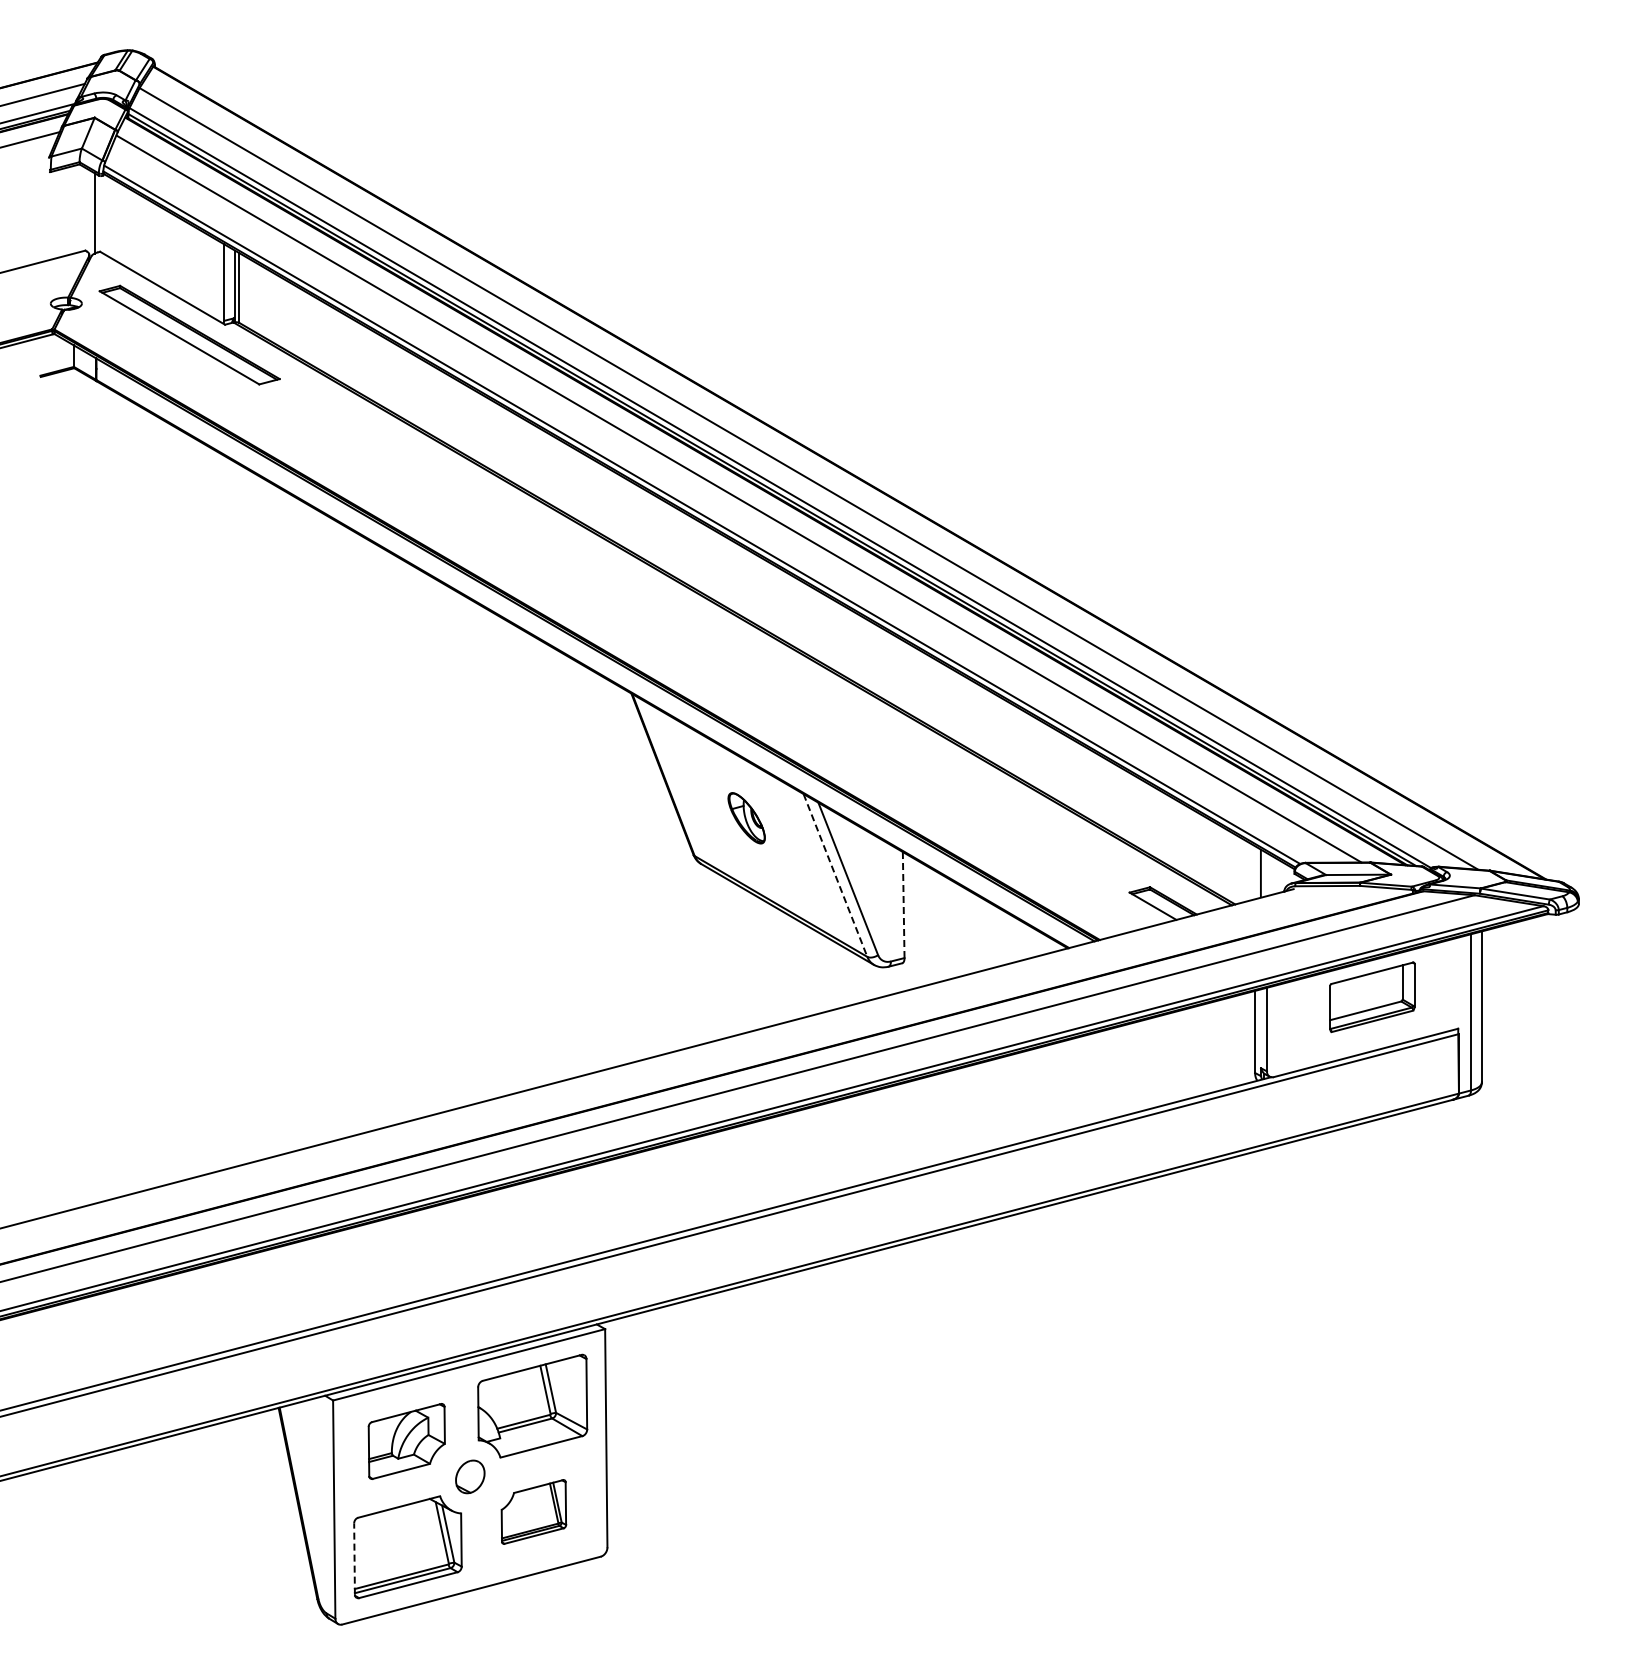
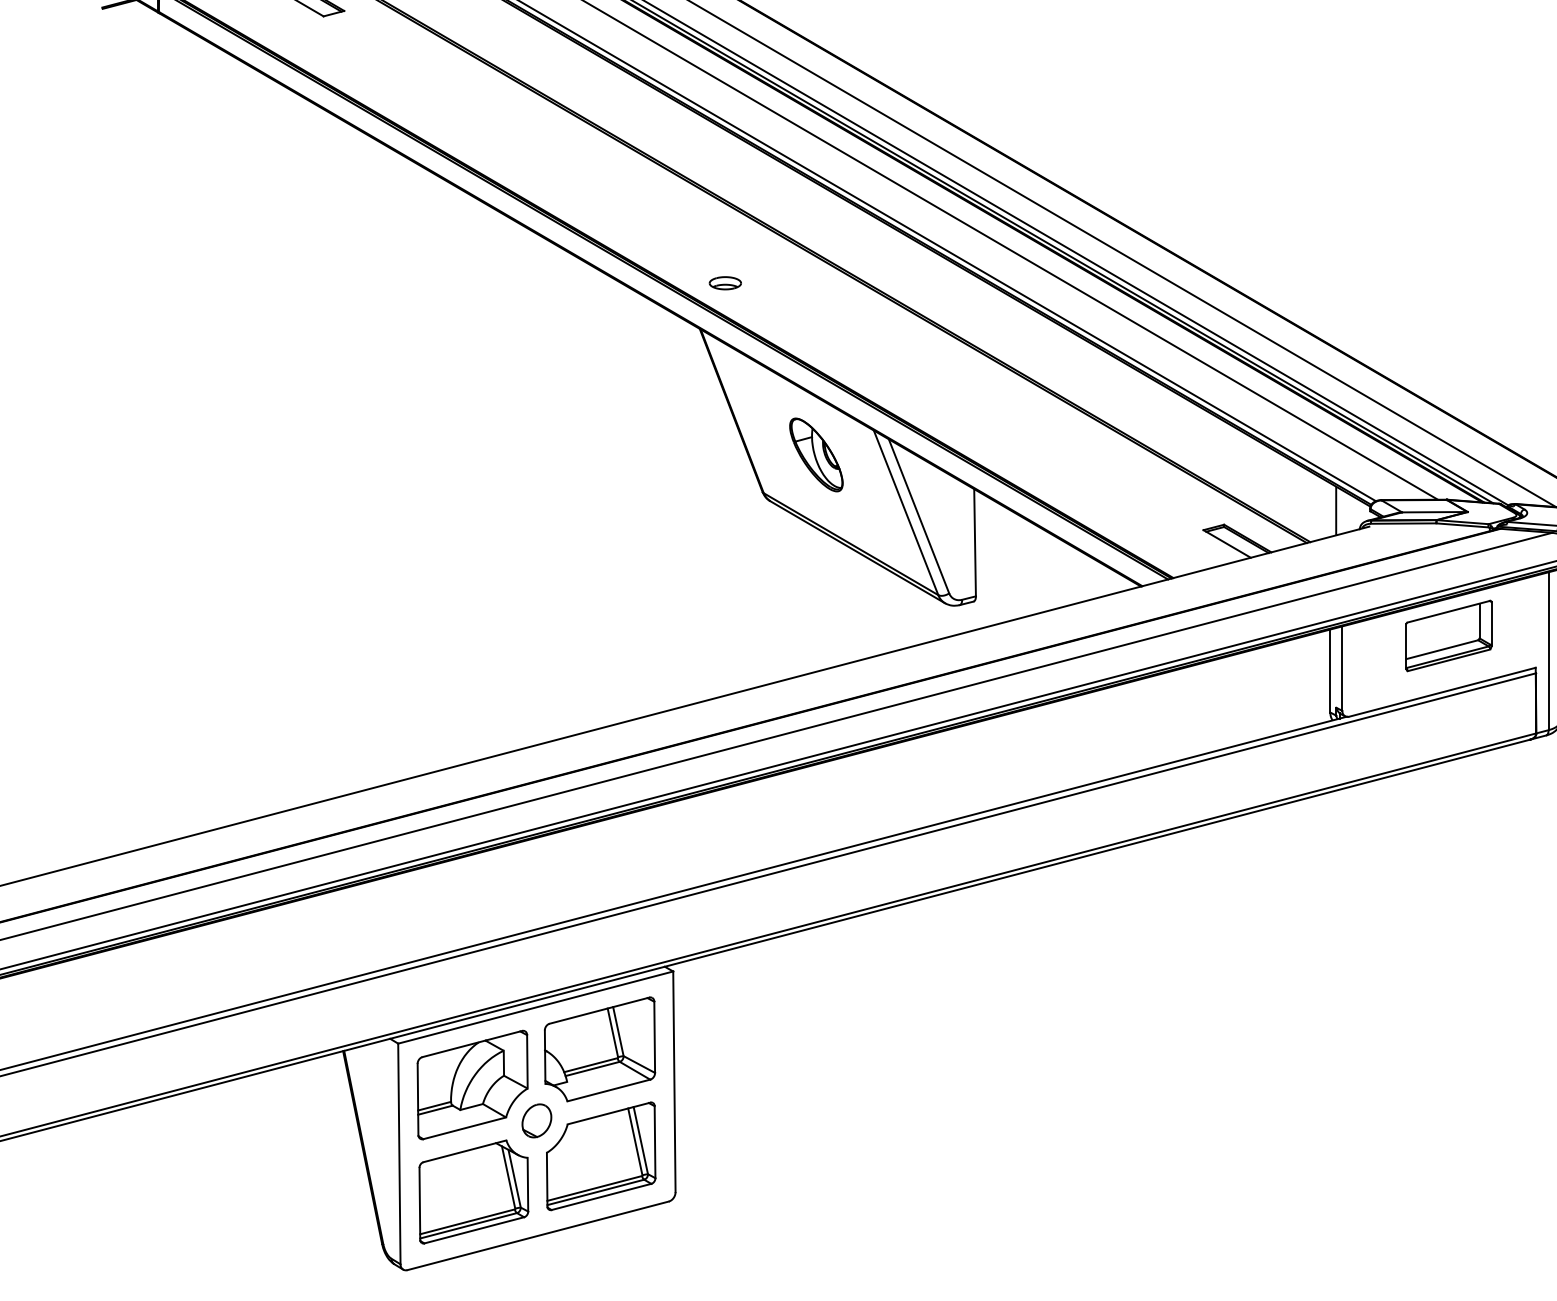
part: (656, 648) -> (725, 283), added
part: (746, 818) -> (816, 455), size x1.43
line: (835, 875) -> (906, 512), dashed -> solid
line: (903, 905) -> (974, 543), dashed -> solid
part: (406, 1441) -> (472, 1085), size x1.43
part: (533, 1511) -> (600, 1155), size x1.67
line: (354, 1558) -> (419, 1203), dashed -> solid

